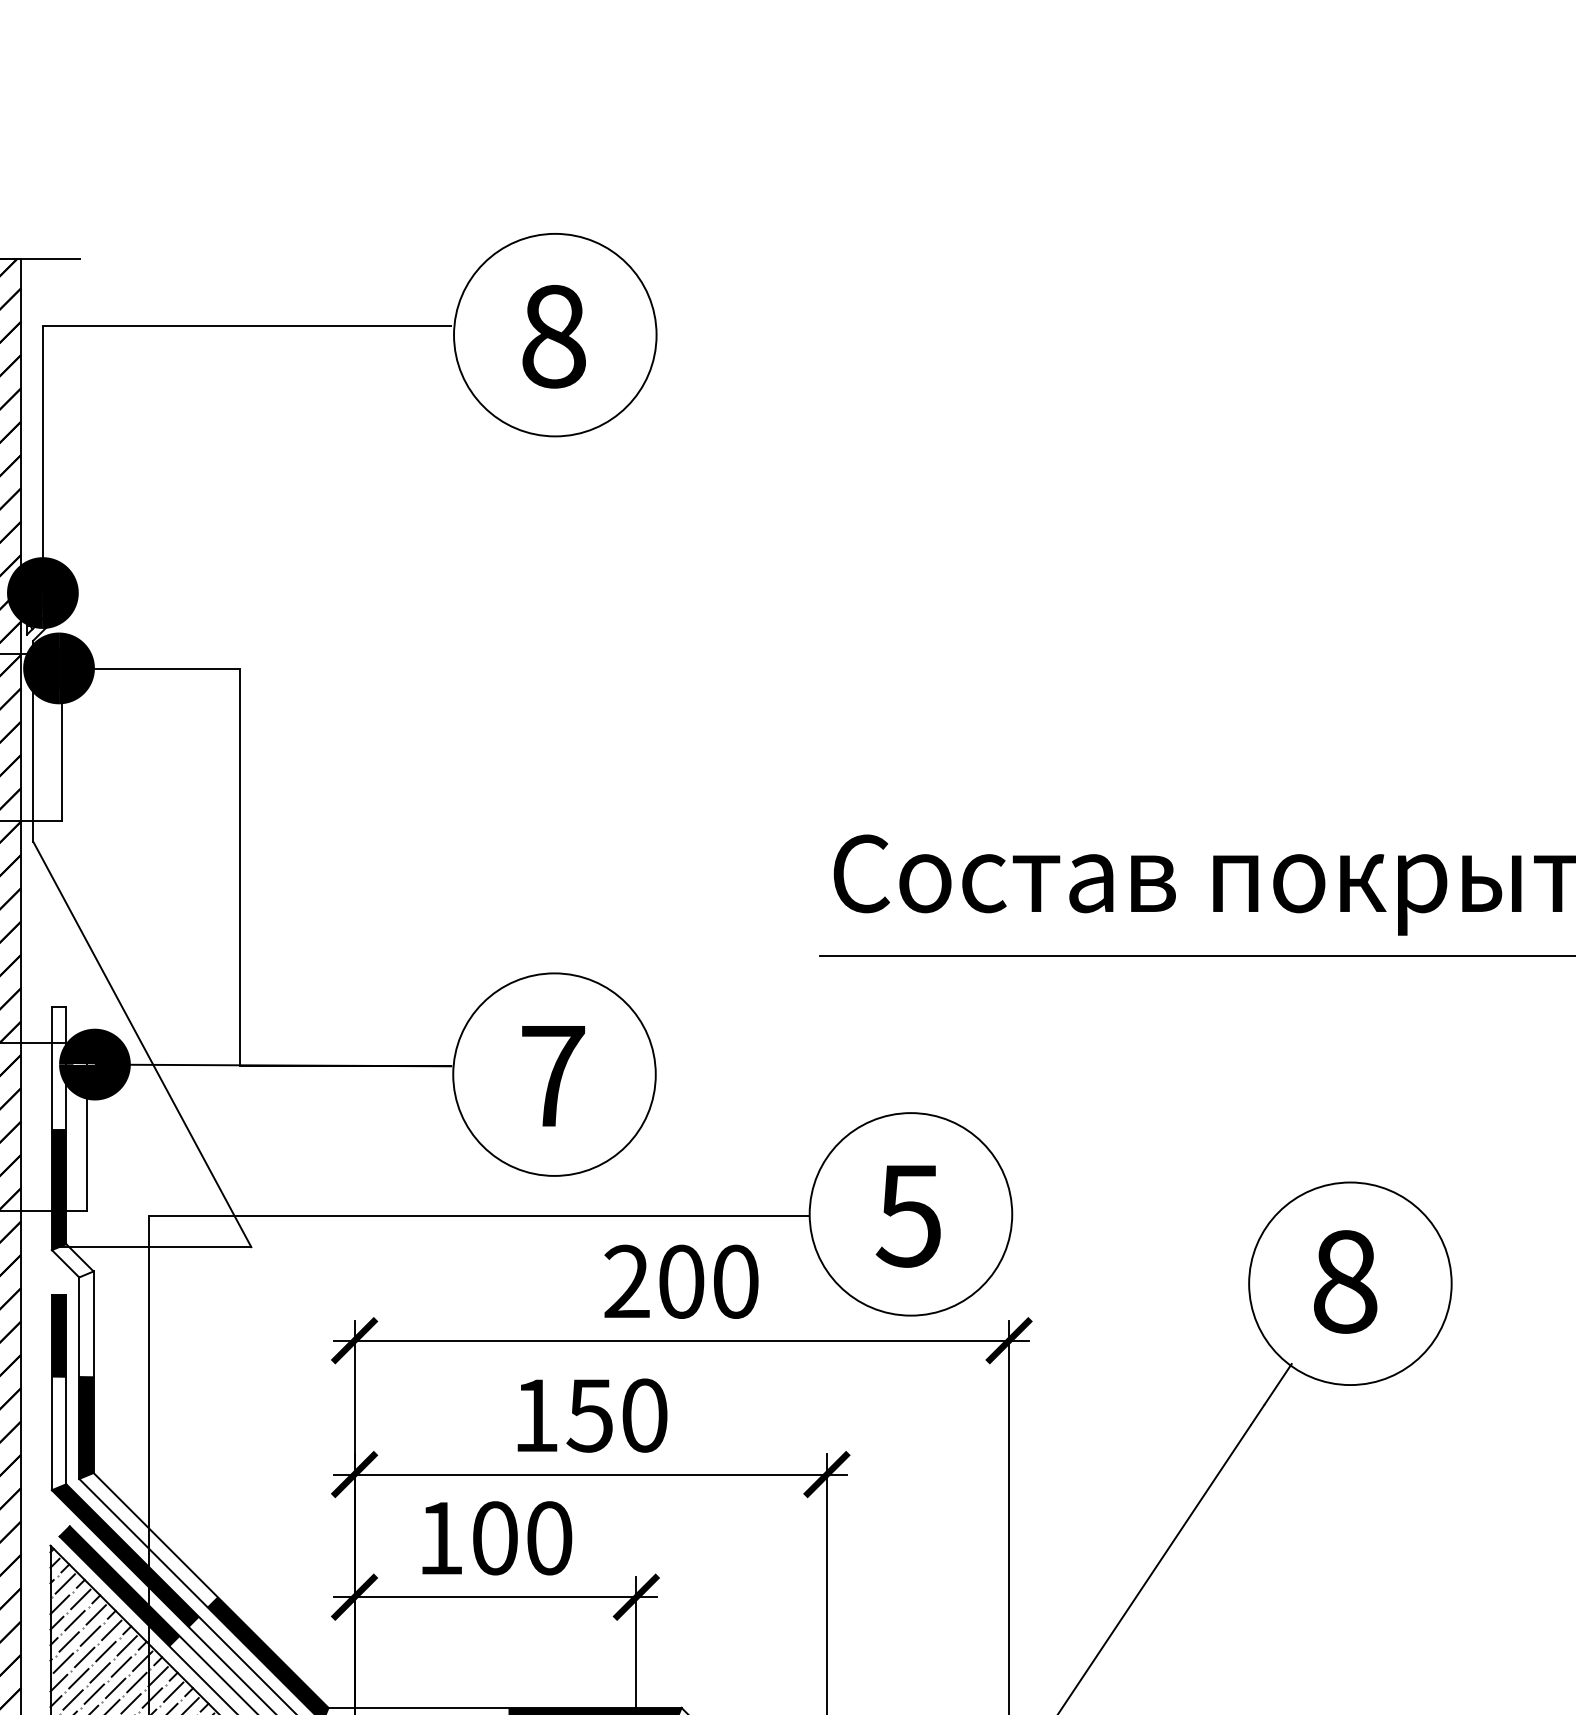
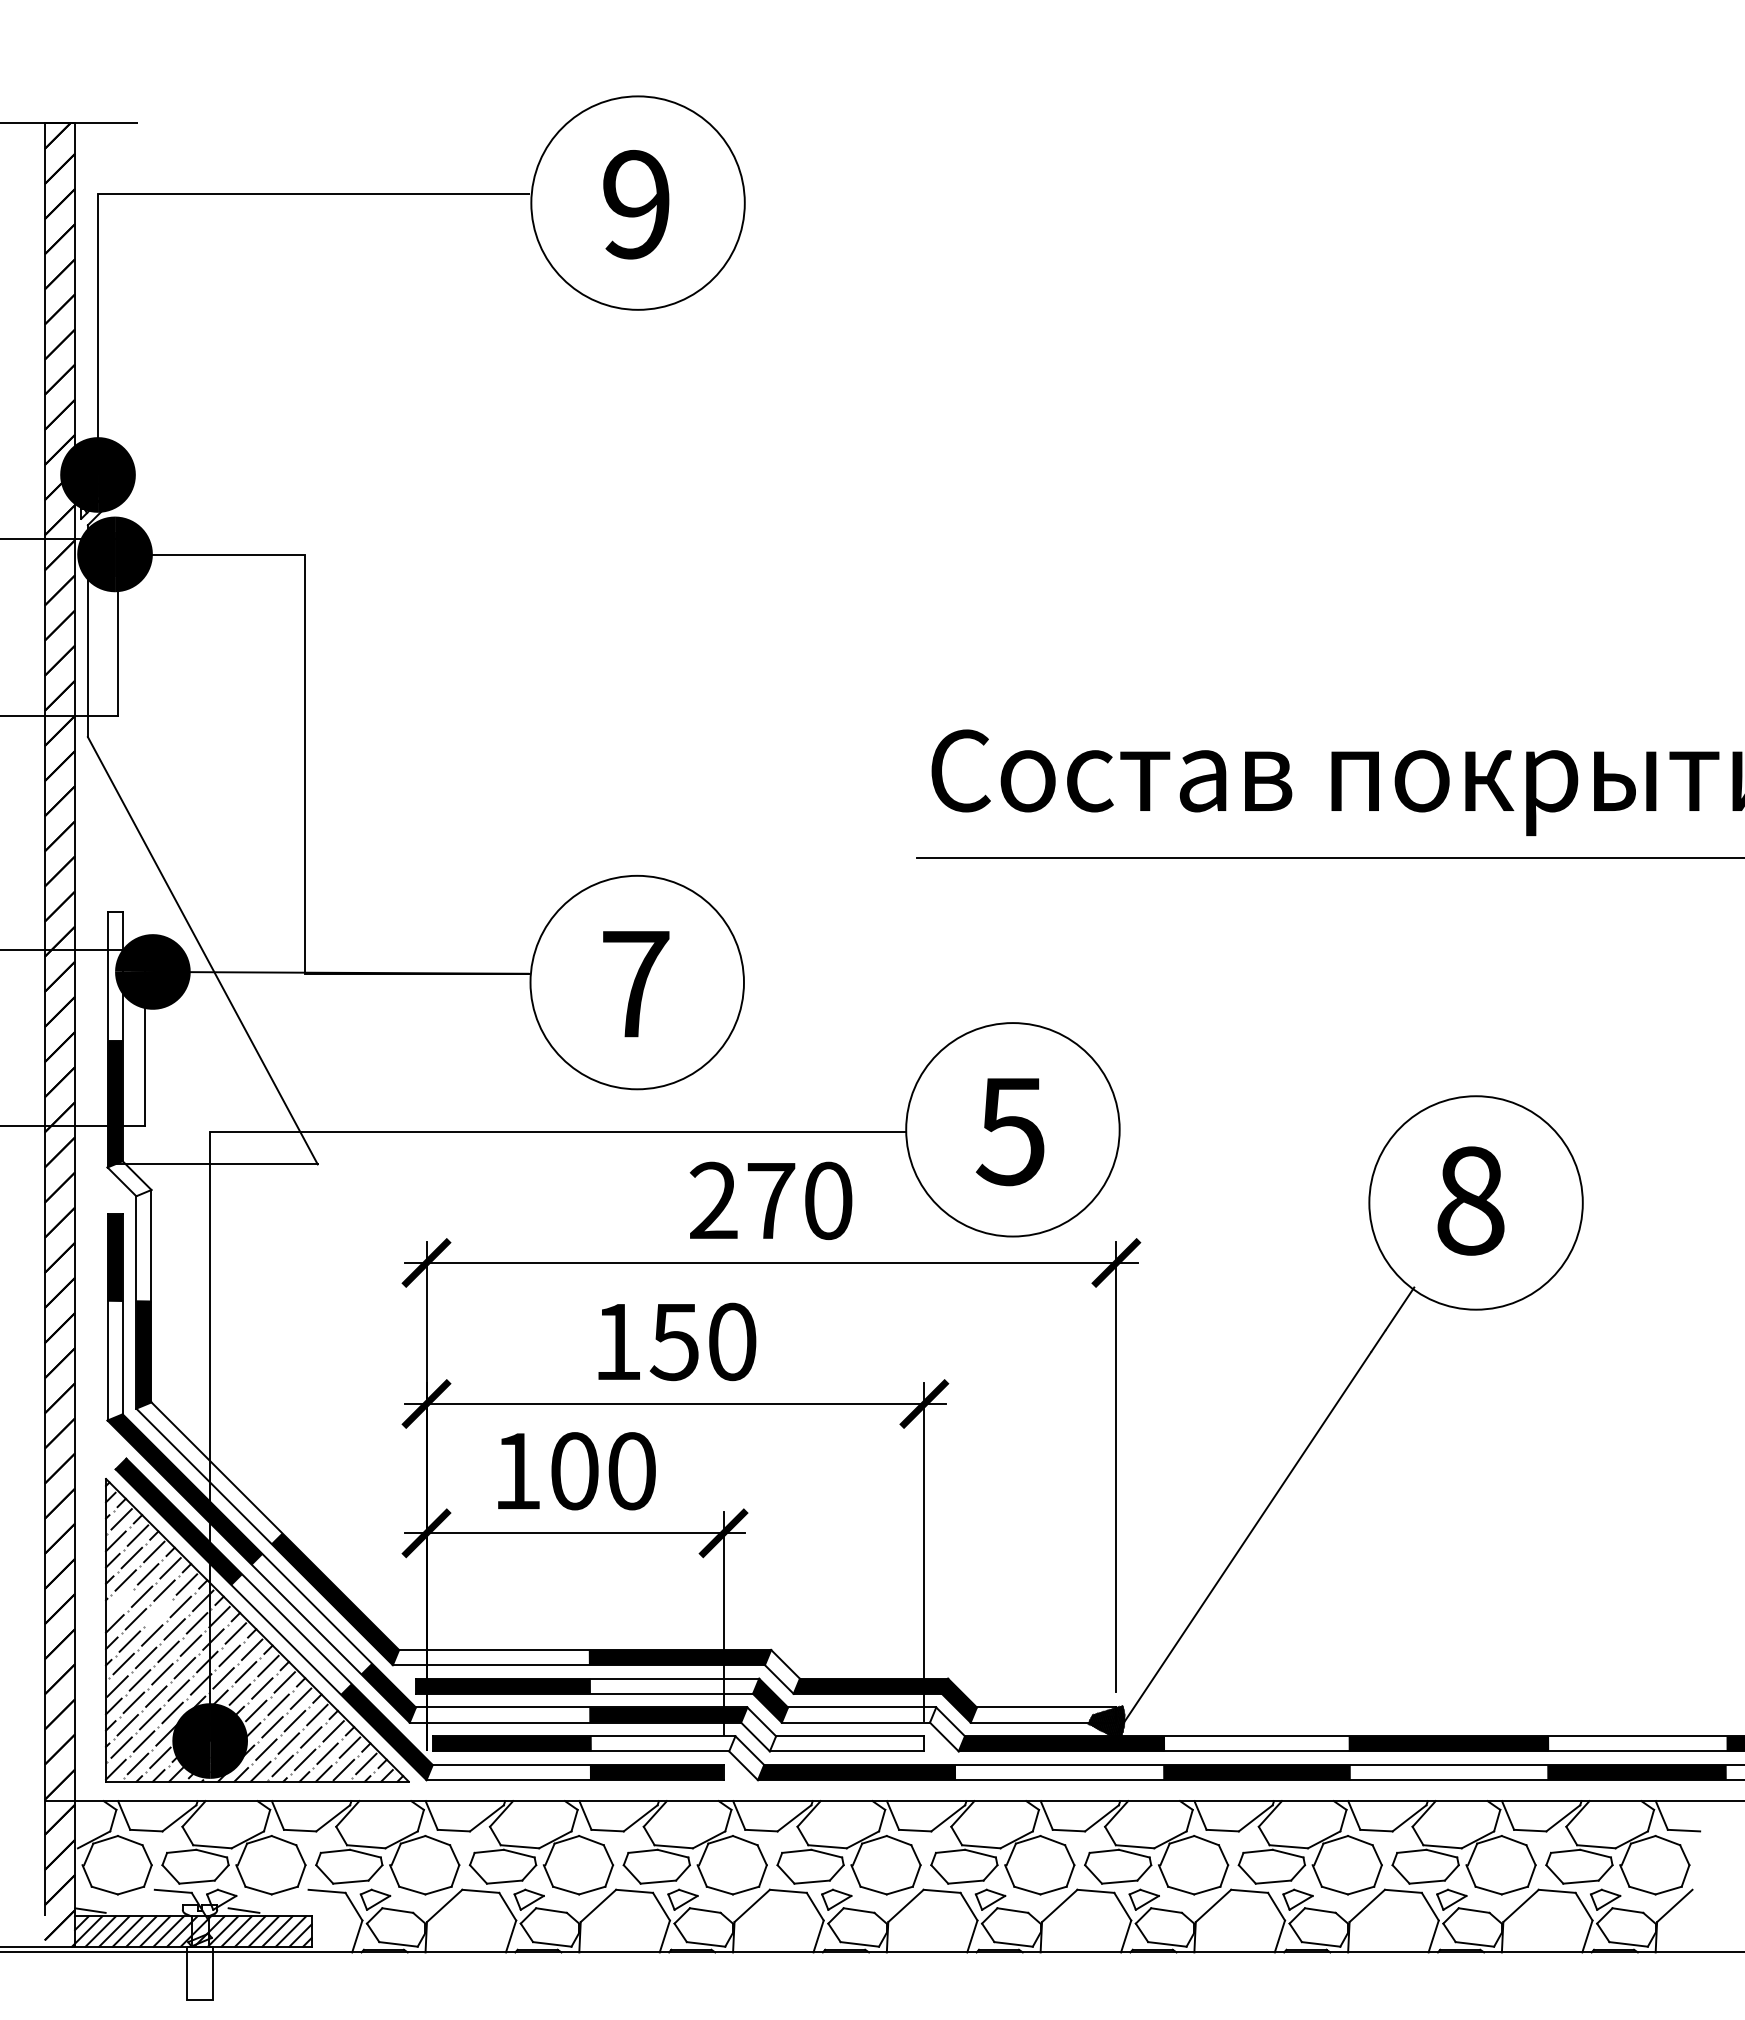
text: (553, 336) -> (636, 204), 8 -> 9
text: (681, 1281) -> (771, 1200), 200 -> 270
line: (63, 1662) -> (119, 1602), removed
line: (100, 1672) -> (158, 1612), removed

